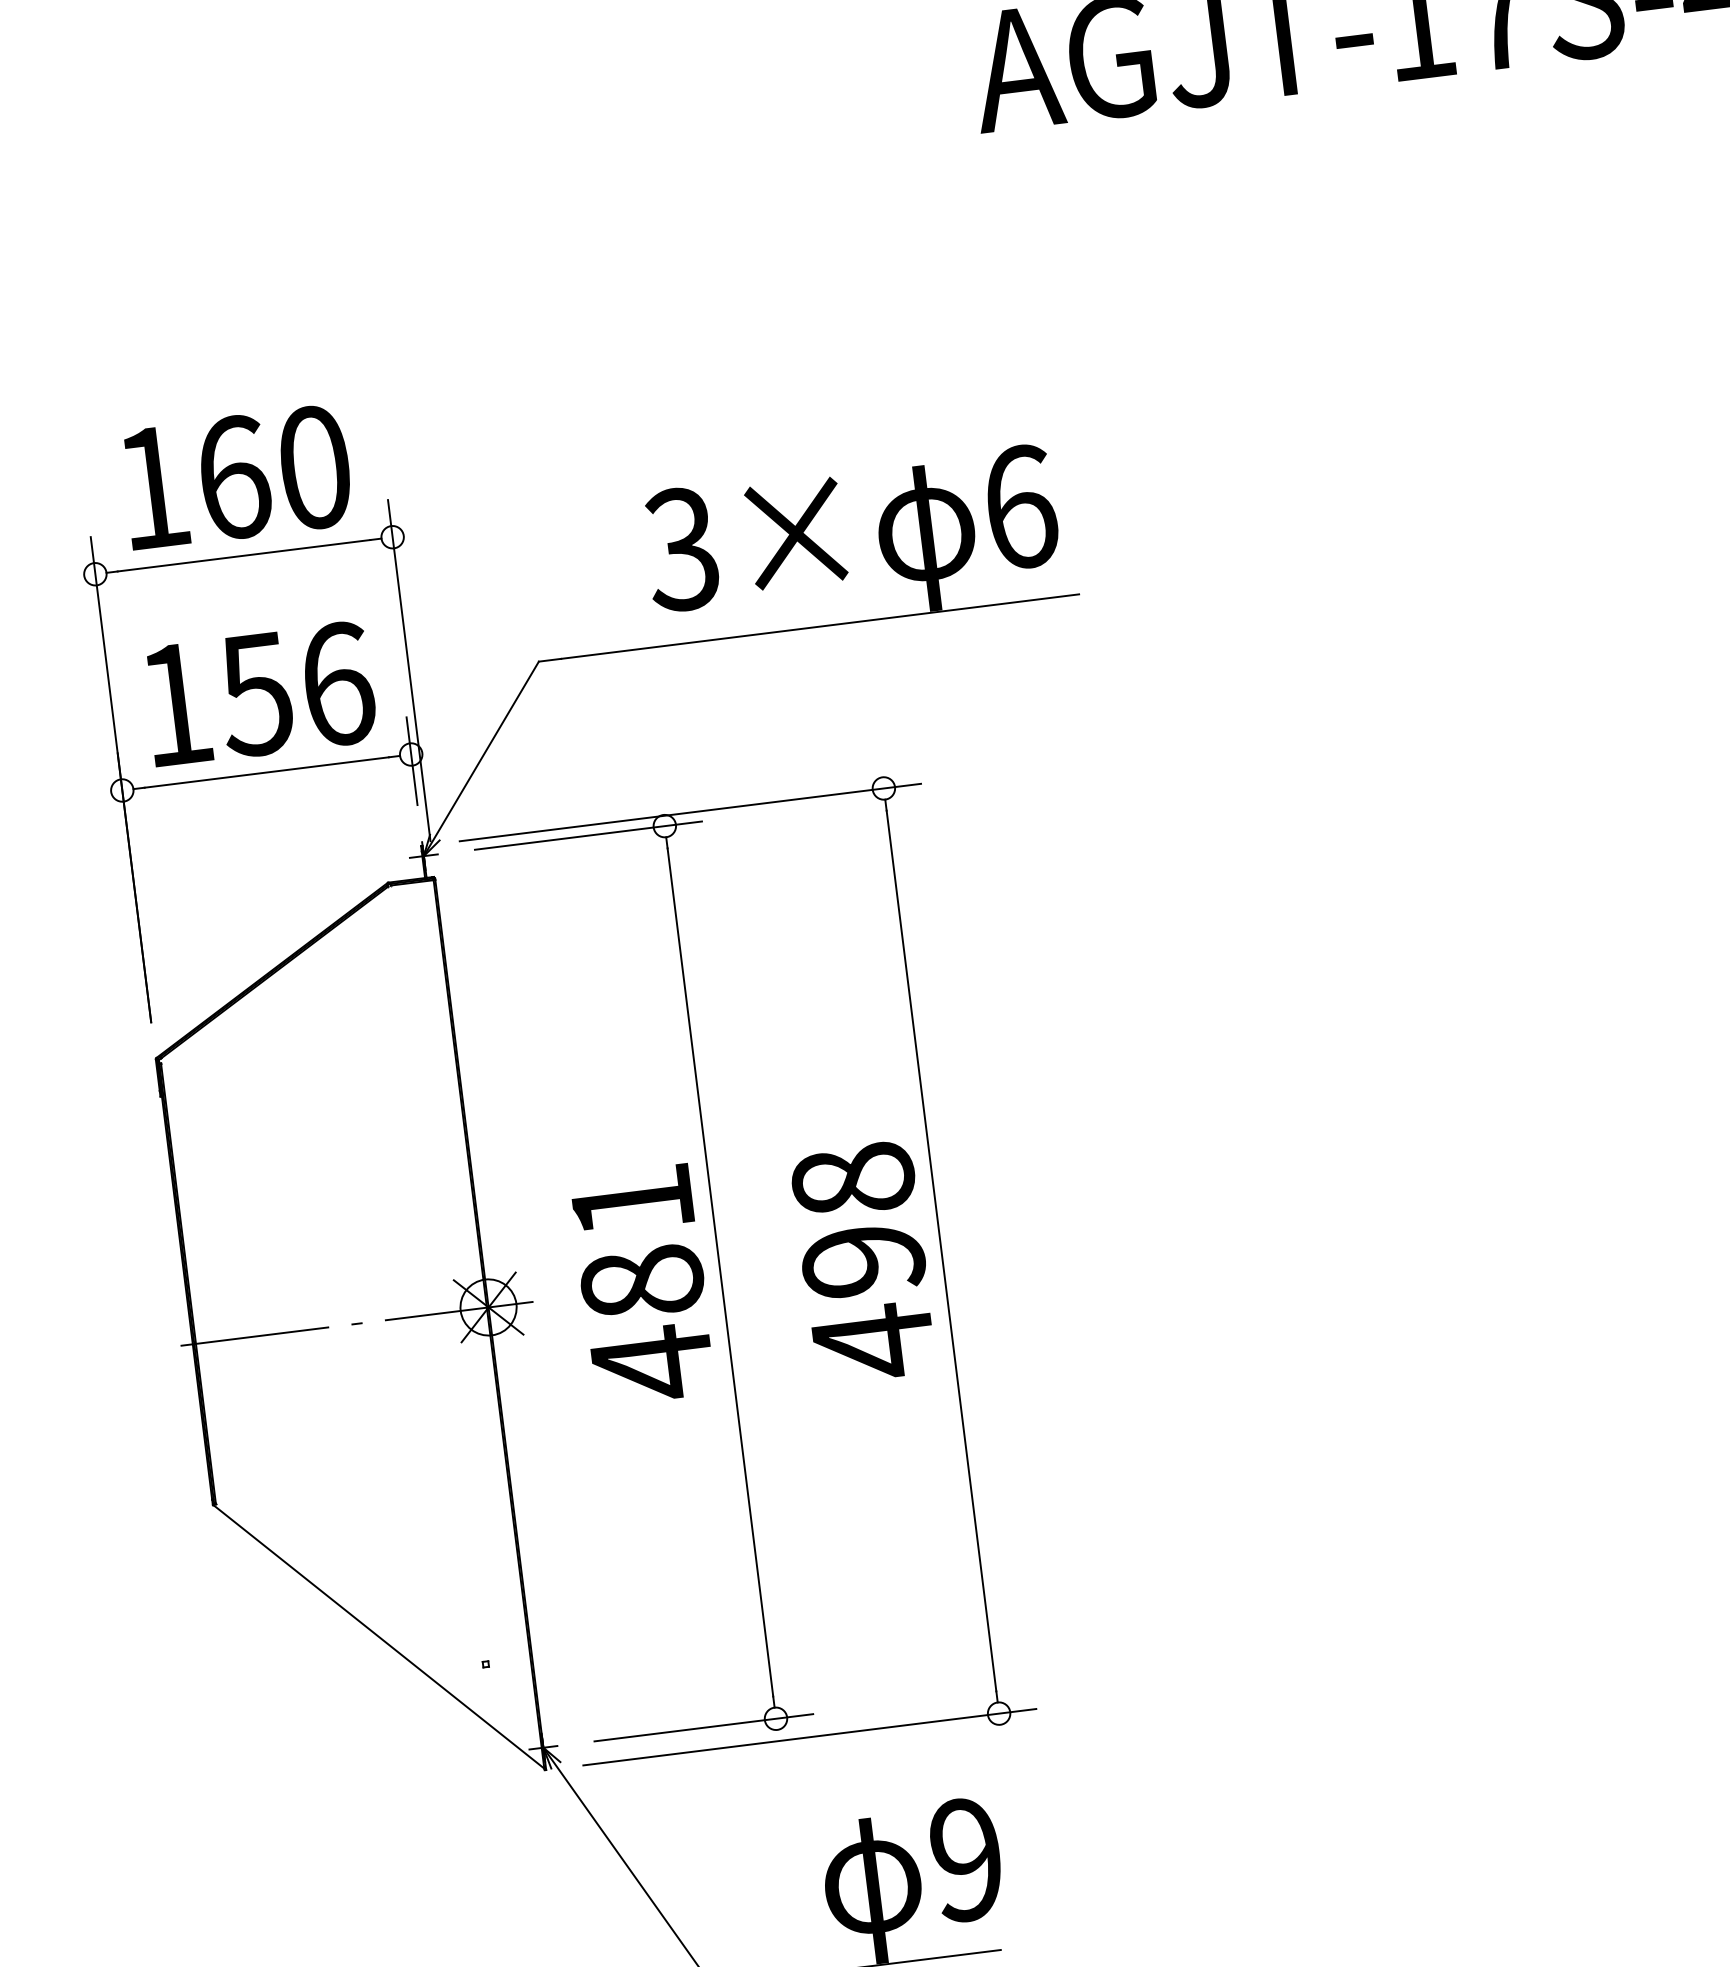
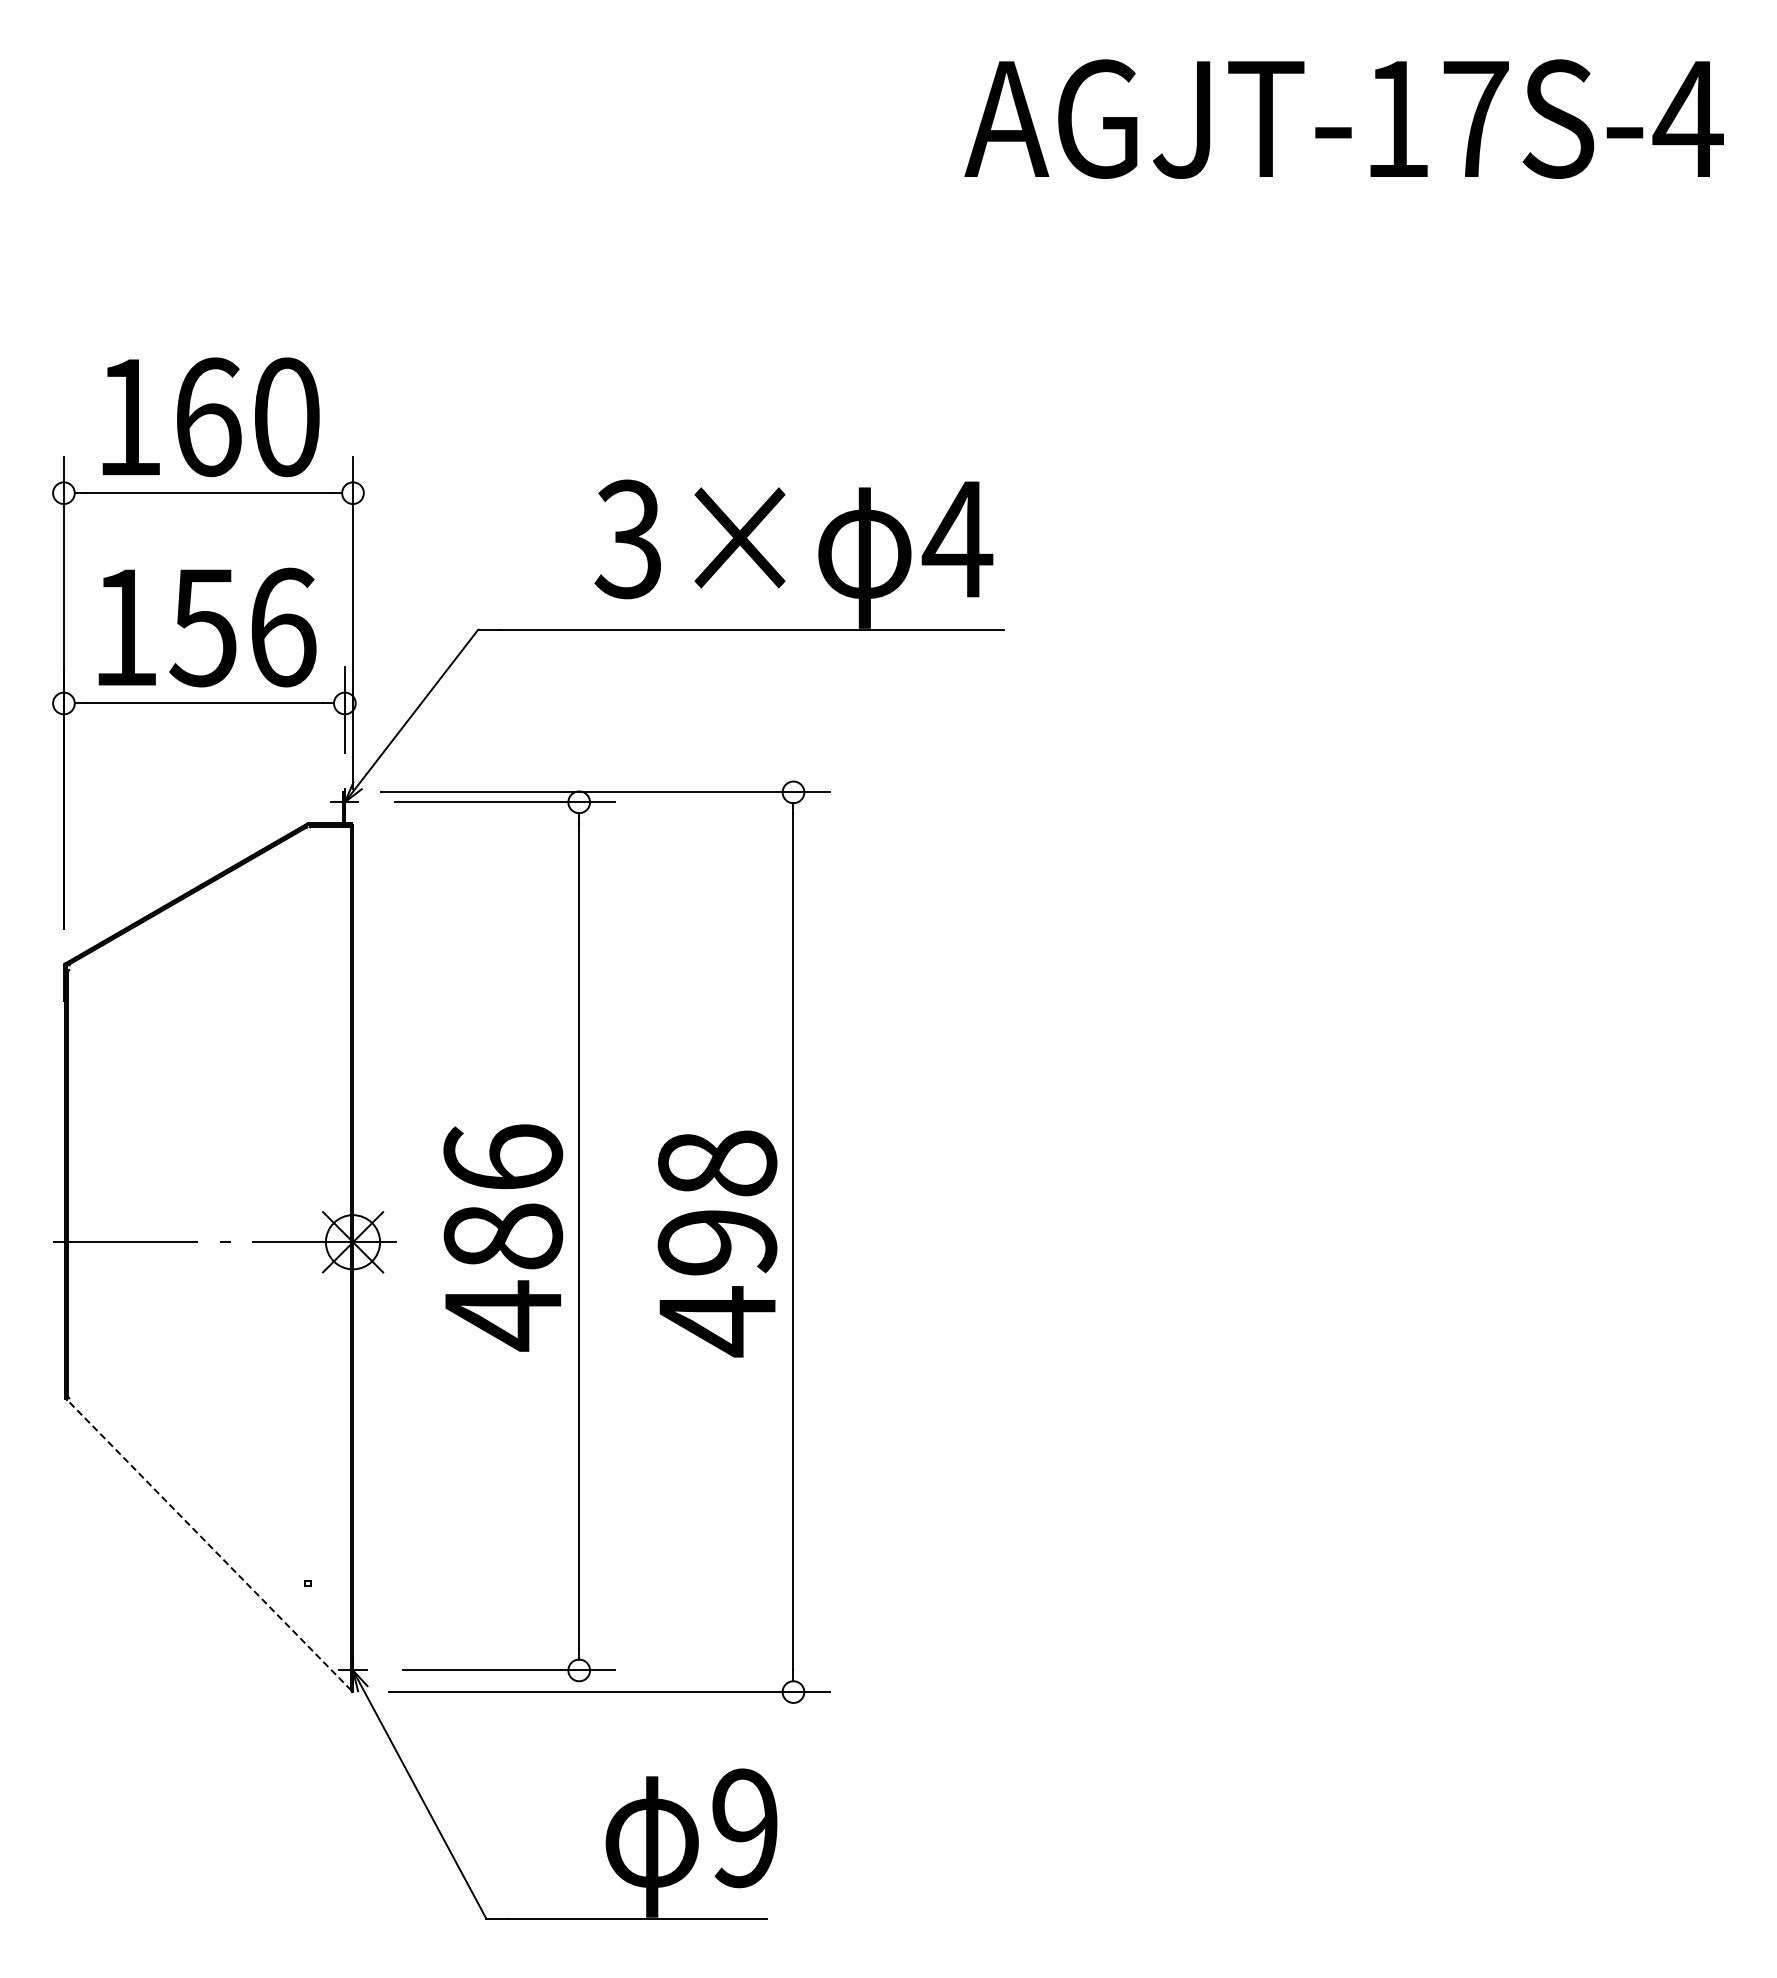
text: (1020, 507) -> (957, 539), 6 -> 4
text: (632, 1200) -> (503, 1156), 481 -> 486
line: (378, 1636) -> (208, 1544), solid -> dashed

